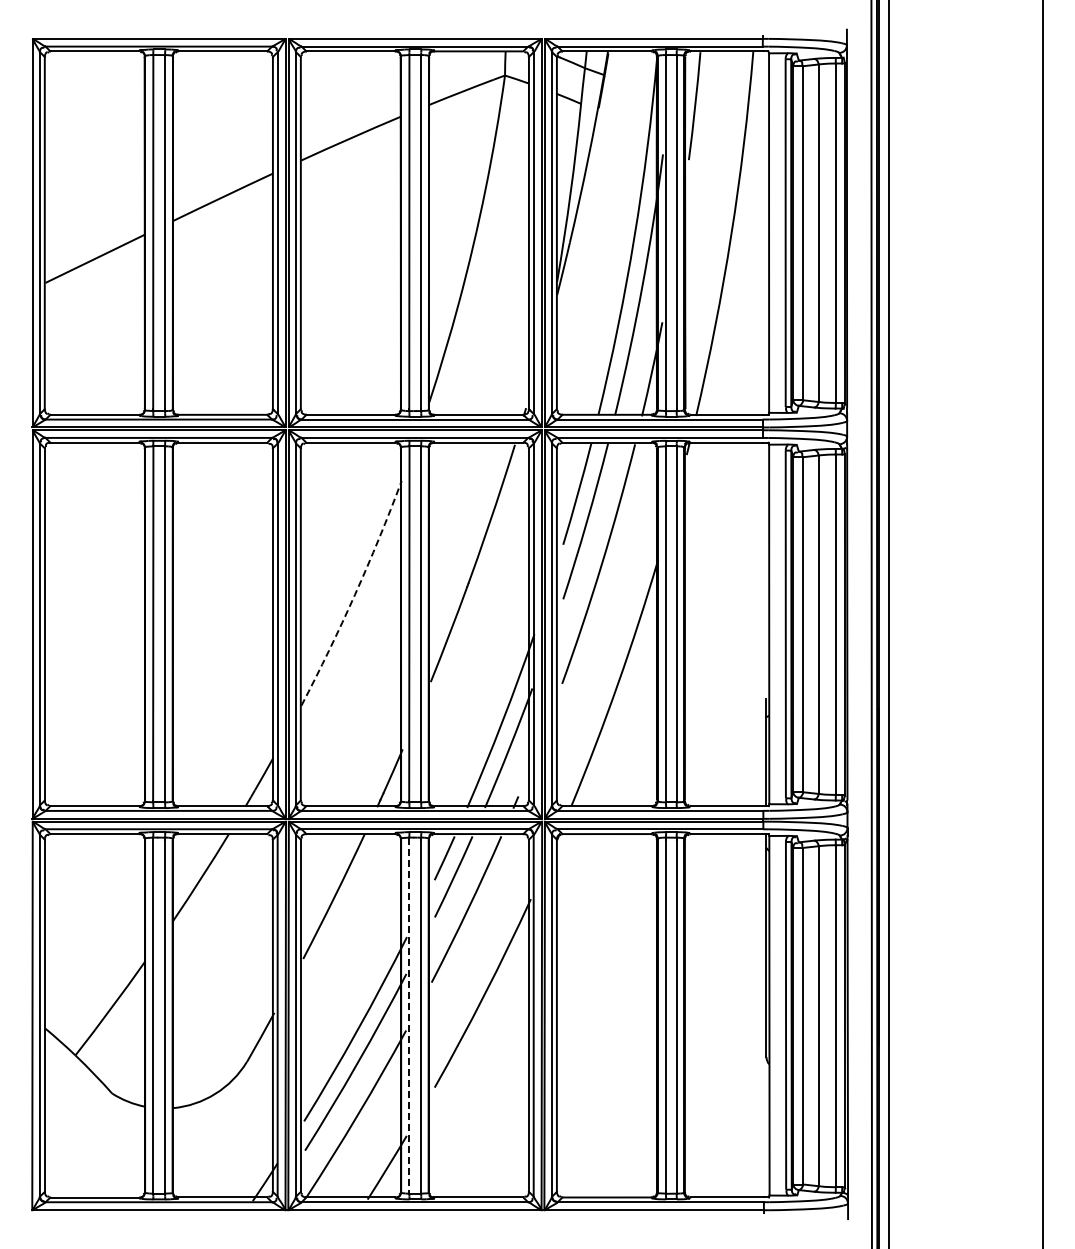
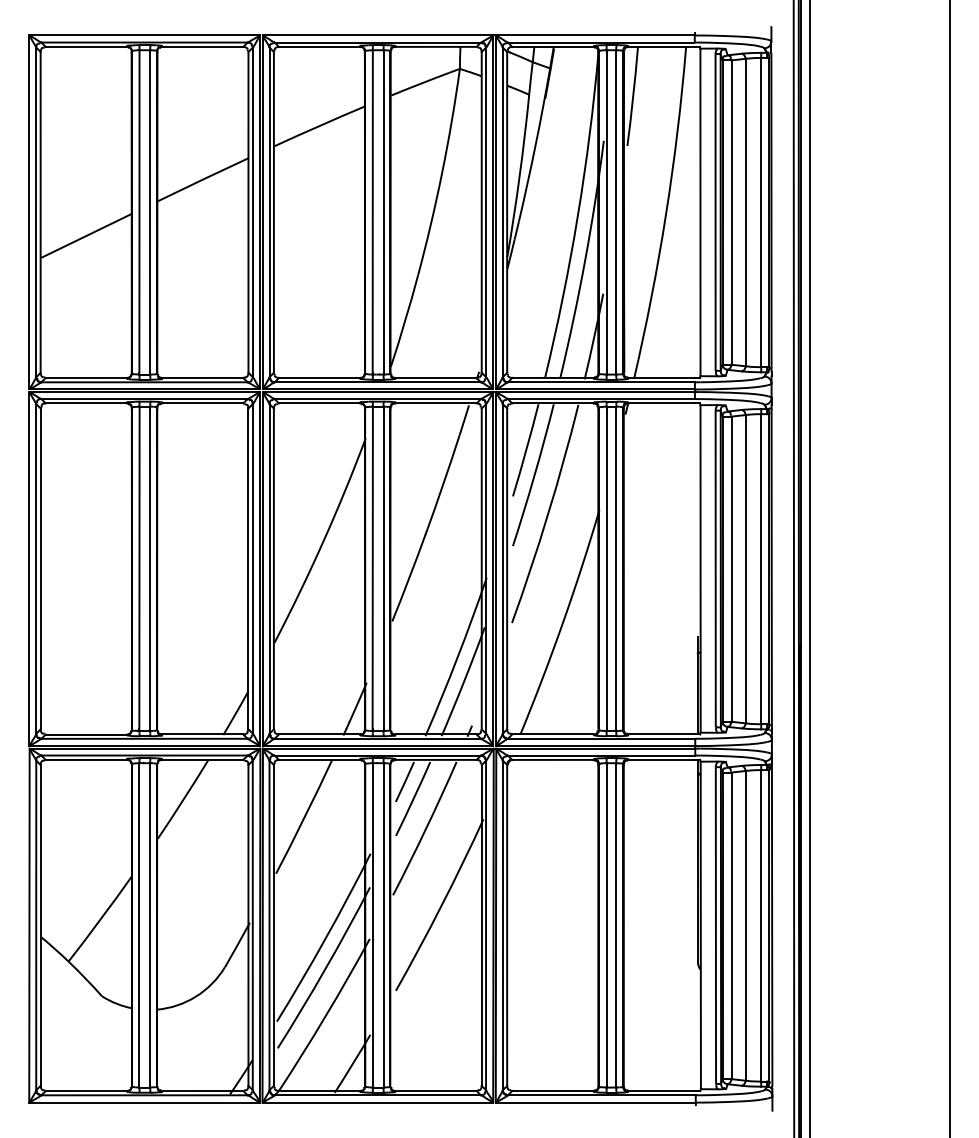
arc: (354, 594) -> (322, 541), dashed -> solid
line: (409, 1016) -> (372, 926), dashed -> solid

